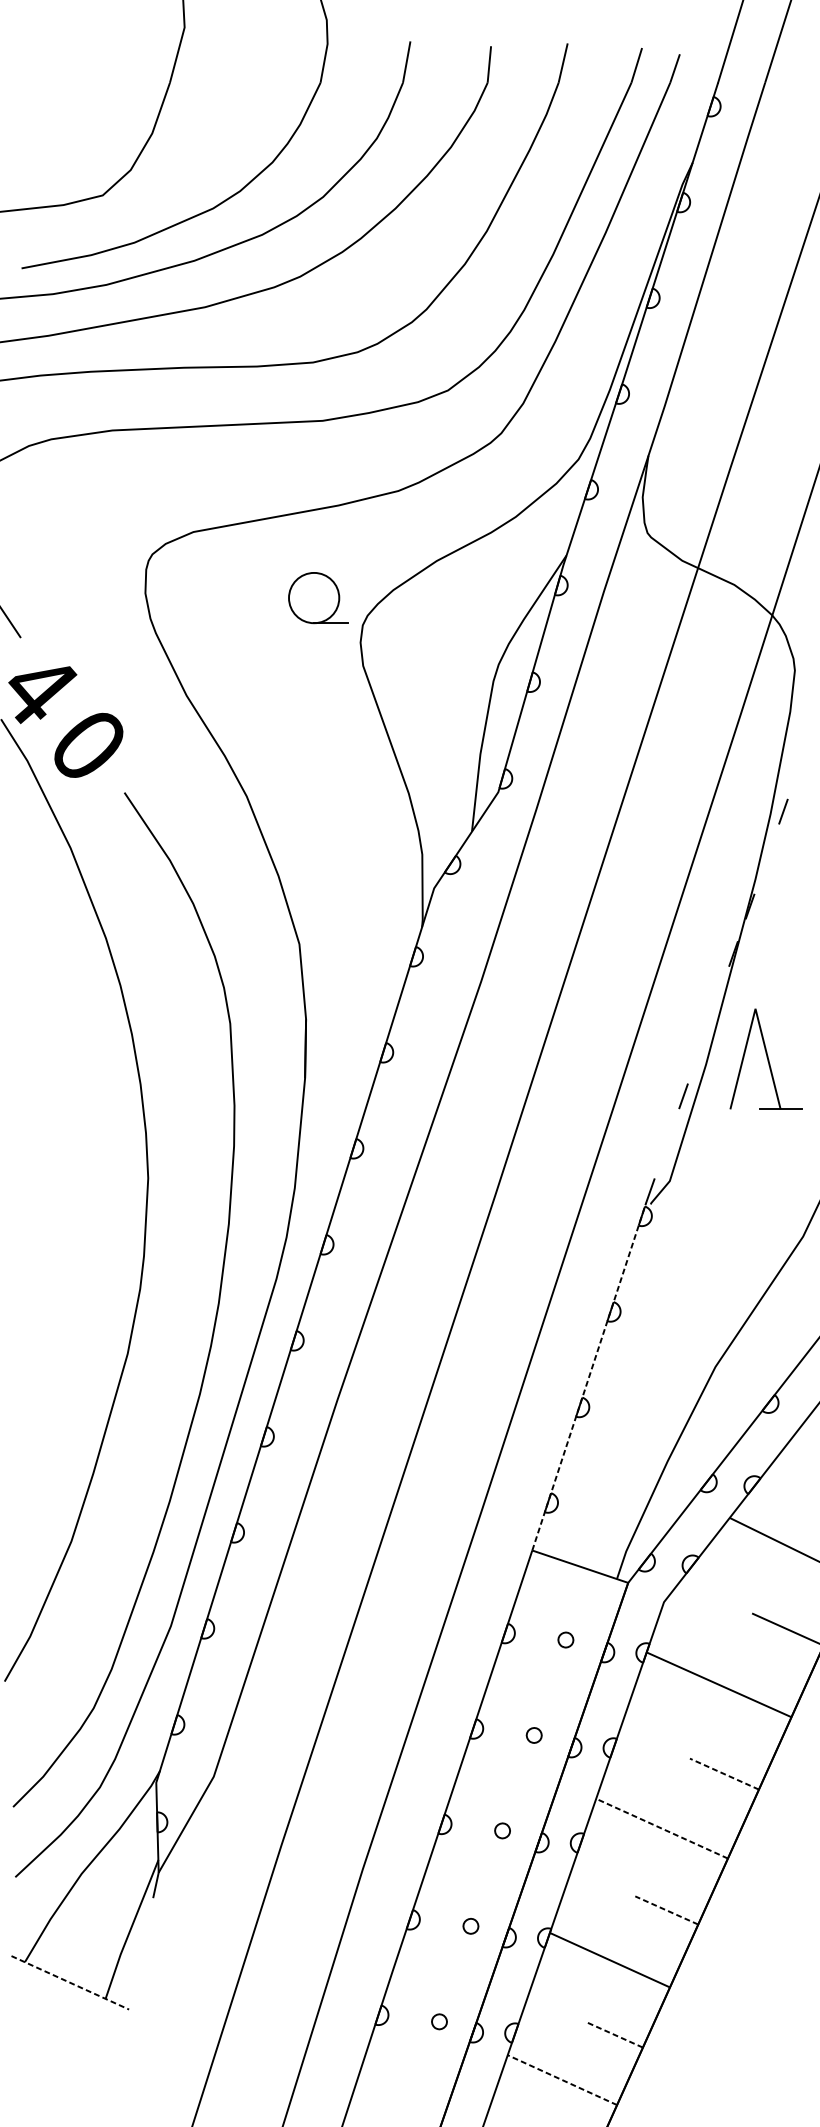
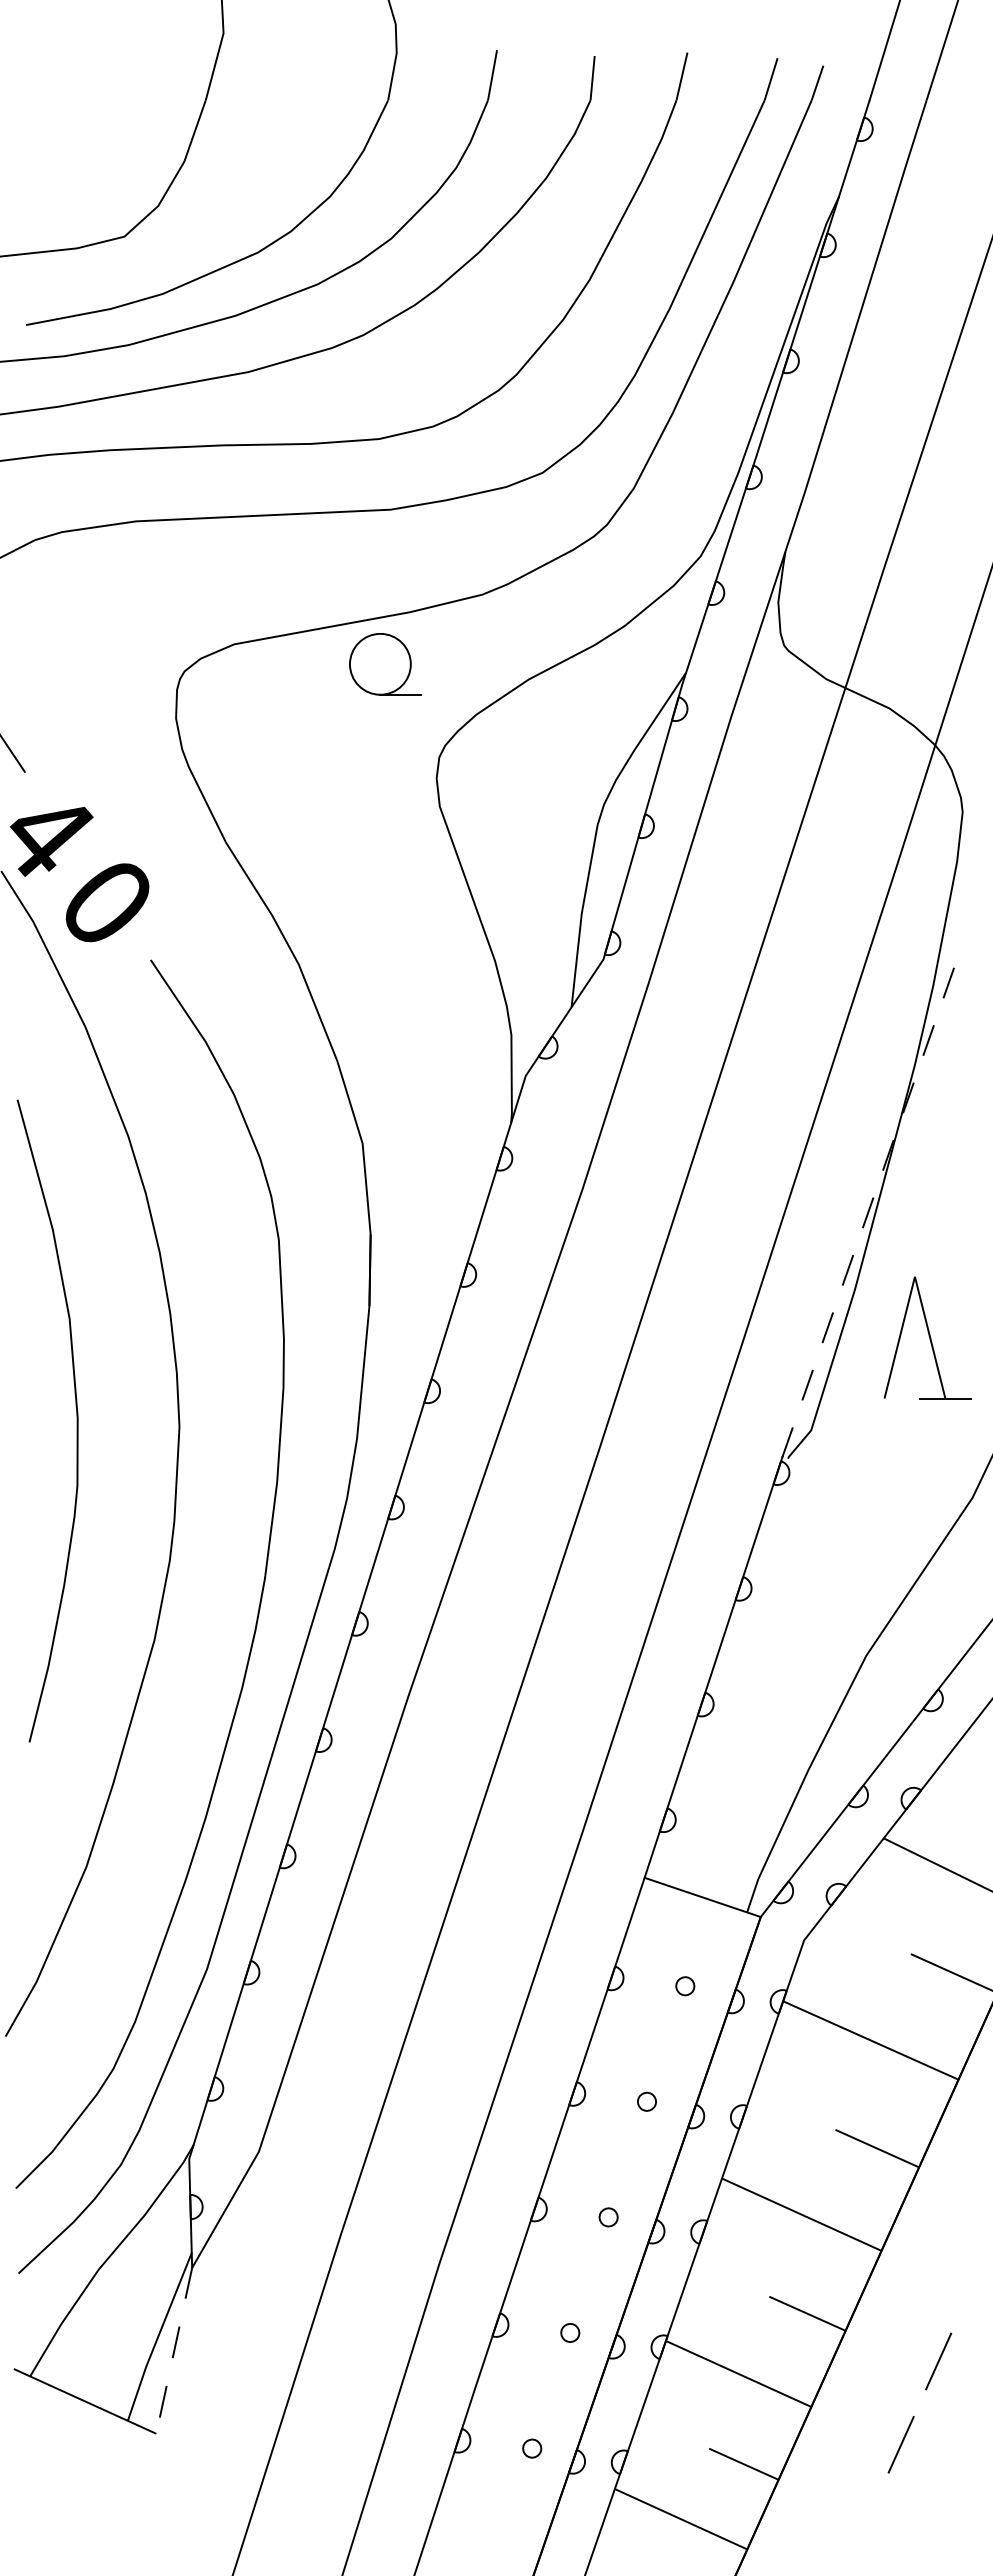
part: (318, 598) -> (385, 664), moved
line: (766, 859) -> (928, 1040), added
line: (717, 1001) -> (868, 1212), added
line: (699, 1048) -> (847, 1269), added
part: (765, 1058) -> (927, 1337), moved
line: (666, 1143) -> (807, 1384), added
curve: (63, 1172) -> (76, 1420), added
line: (589, 1376) -> (713, 1666), dashed -> solid
line: (724, 1774) -> (877, 2148), dashed -> solid
line: (661, 1828) -> (801, 2214), dashed -> solid
line: (666, 1910) -> (807, 2313), dashed -> solid
line: (144, 1934) -> (175, 2342), added
line: (774, 1949) -> (938, 2361), added
line: (70, 1982) -> (85, 2401), dashed -> solid
line: (135, 1982) -> (163, 2401), added
line: (743, 2018) -> (900, 2444), added
line: (613, 2034) -> (743, 2464), dashed -> solid
line: (562, 2080) -> (681, 2519), dashed -> solid

